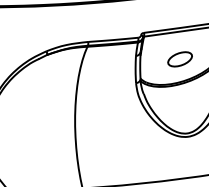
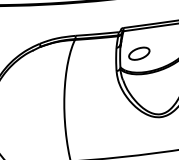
part: (180, 59) -> (139, 53), moved

